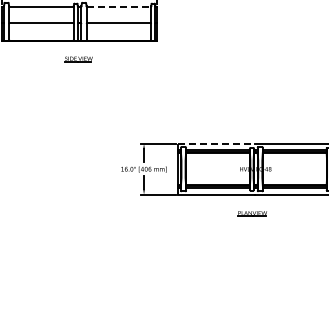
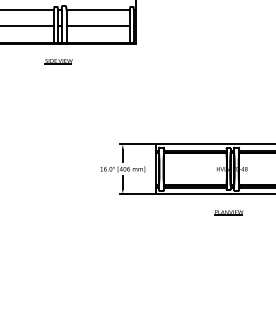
line: (118, 6) -> (97, 9), dashed -> solid
line: (217, 143) -> (194, 144), dashed -> solid

